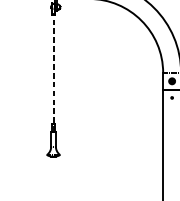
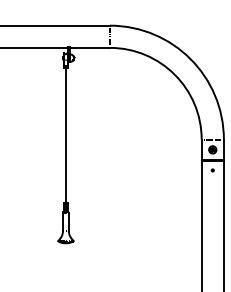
line: (53, 72) -> (65, 138), dashed -> solid

